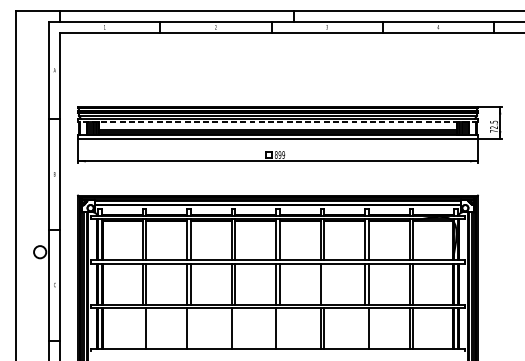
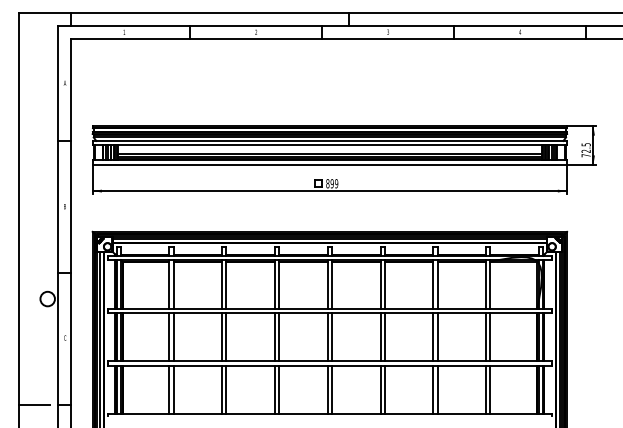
line: (277, 122) -> (329, 145), dashed -> solid
line: (324, 283) -> (384, 336), added
line: (142, 328) -> (169, 389), added
line: (190, 328) -> (226, 389), added
line: (235, 328) -> (279, 389), added
line: (280, 328) -> (332, 389), added
line: (365, 328) -> (433, 389), added
line: (29, 341) -> (34, 404), added

